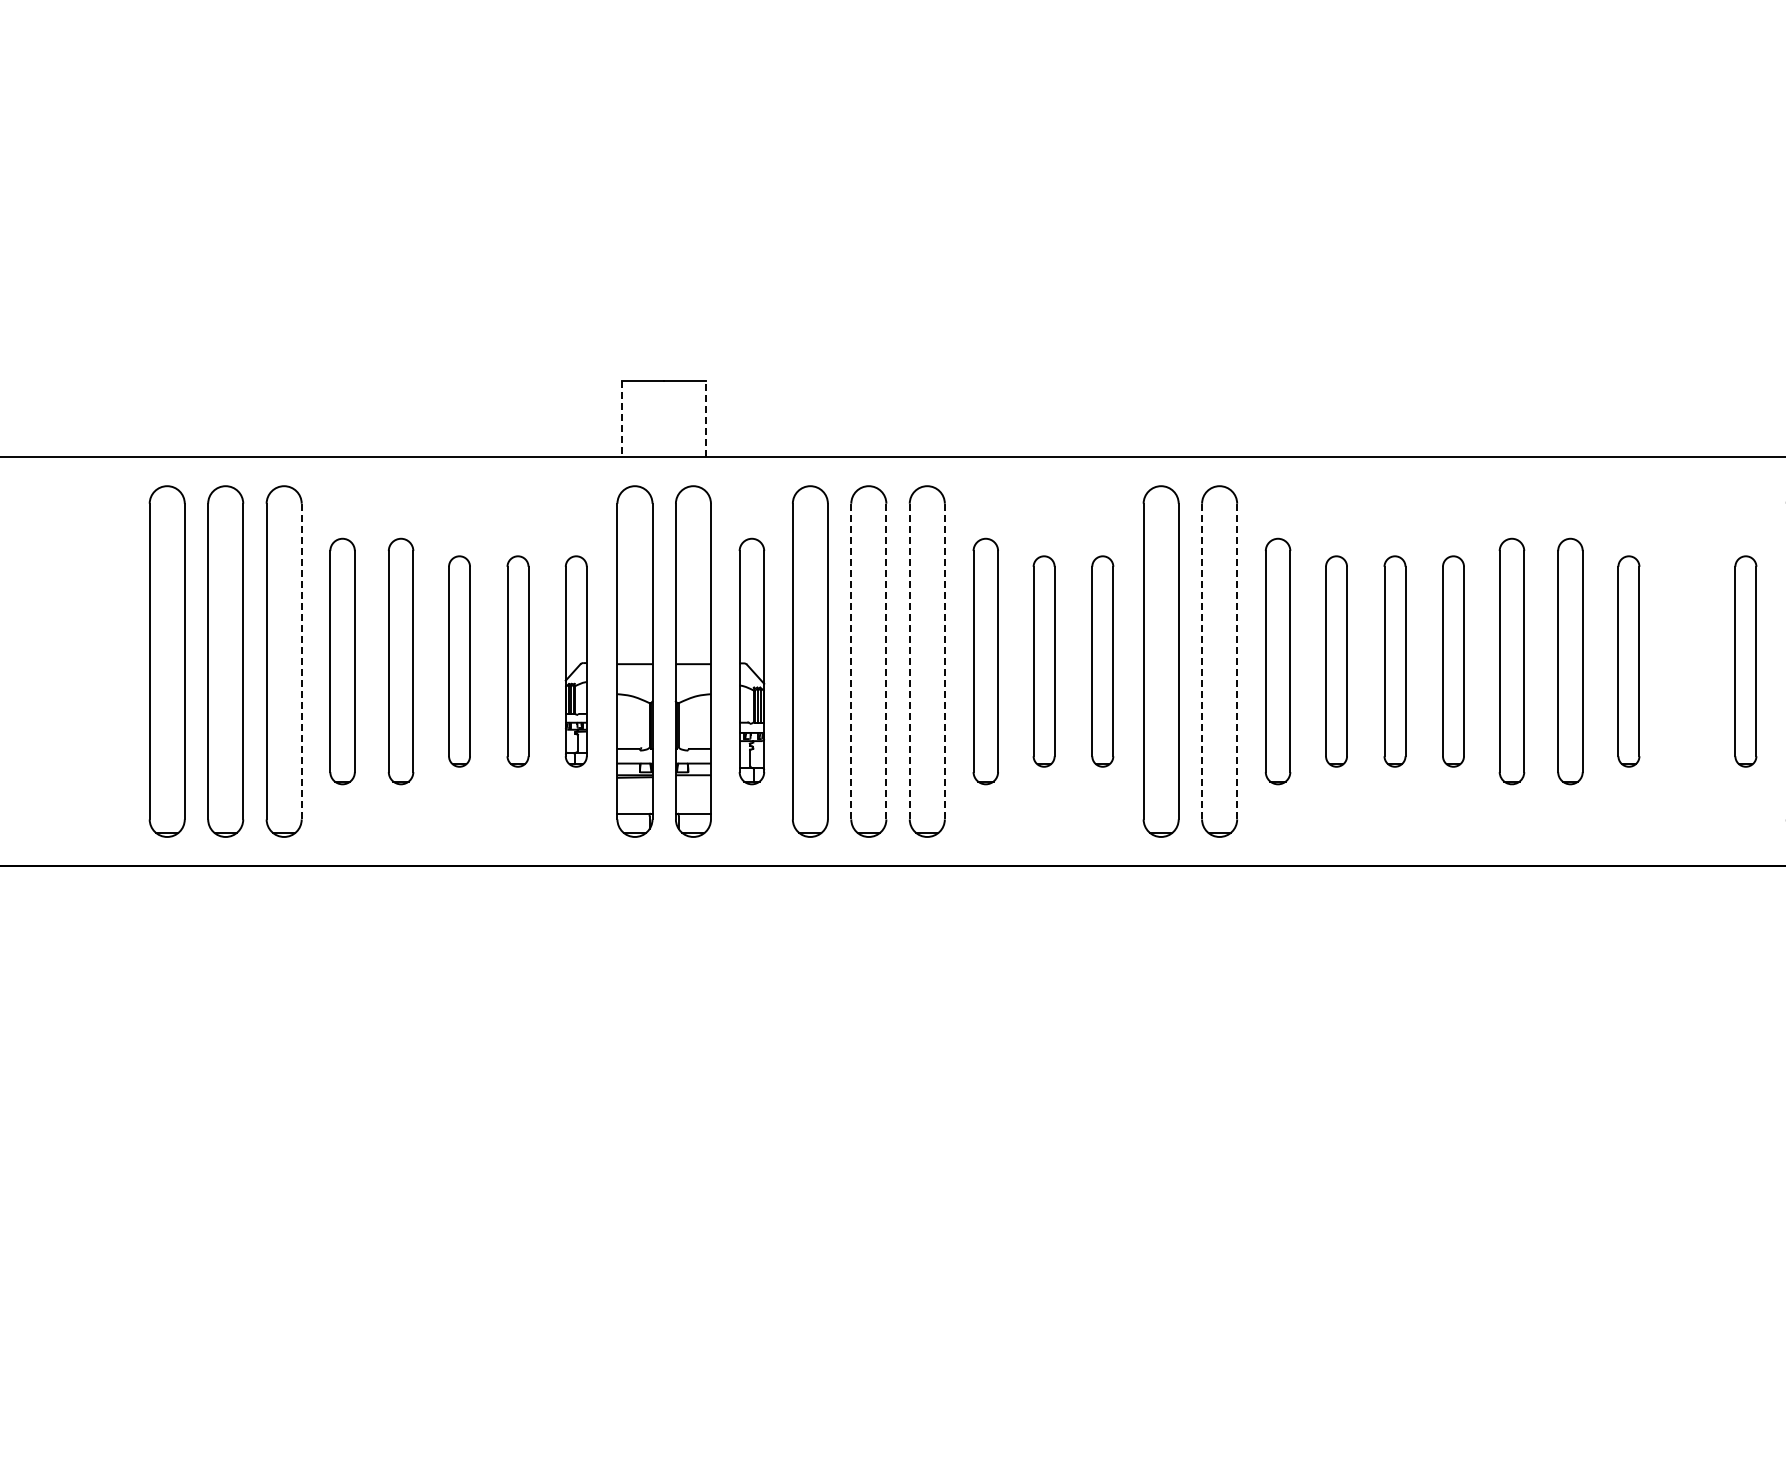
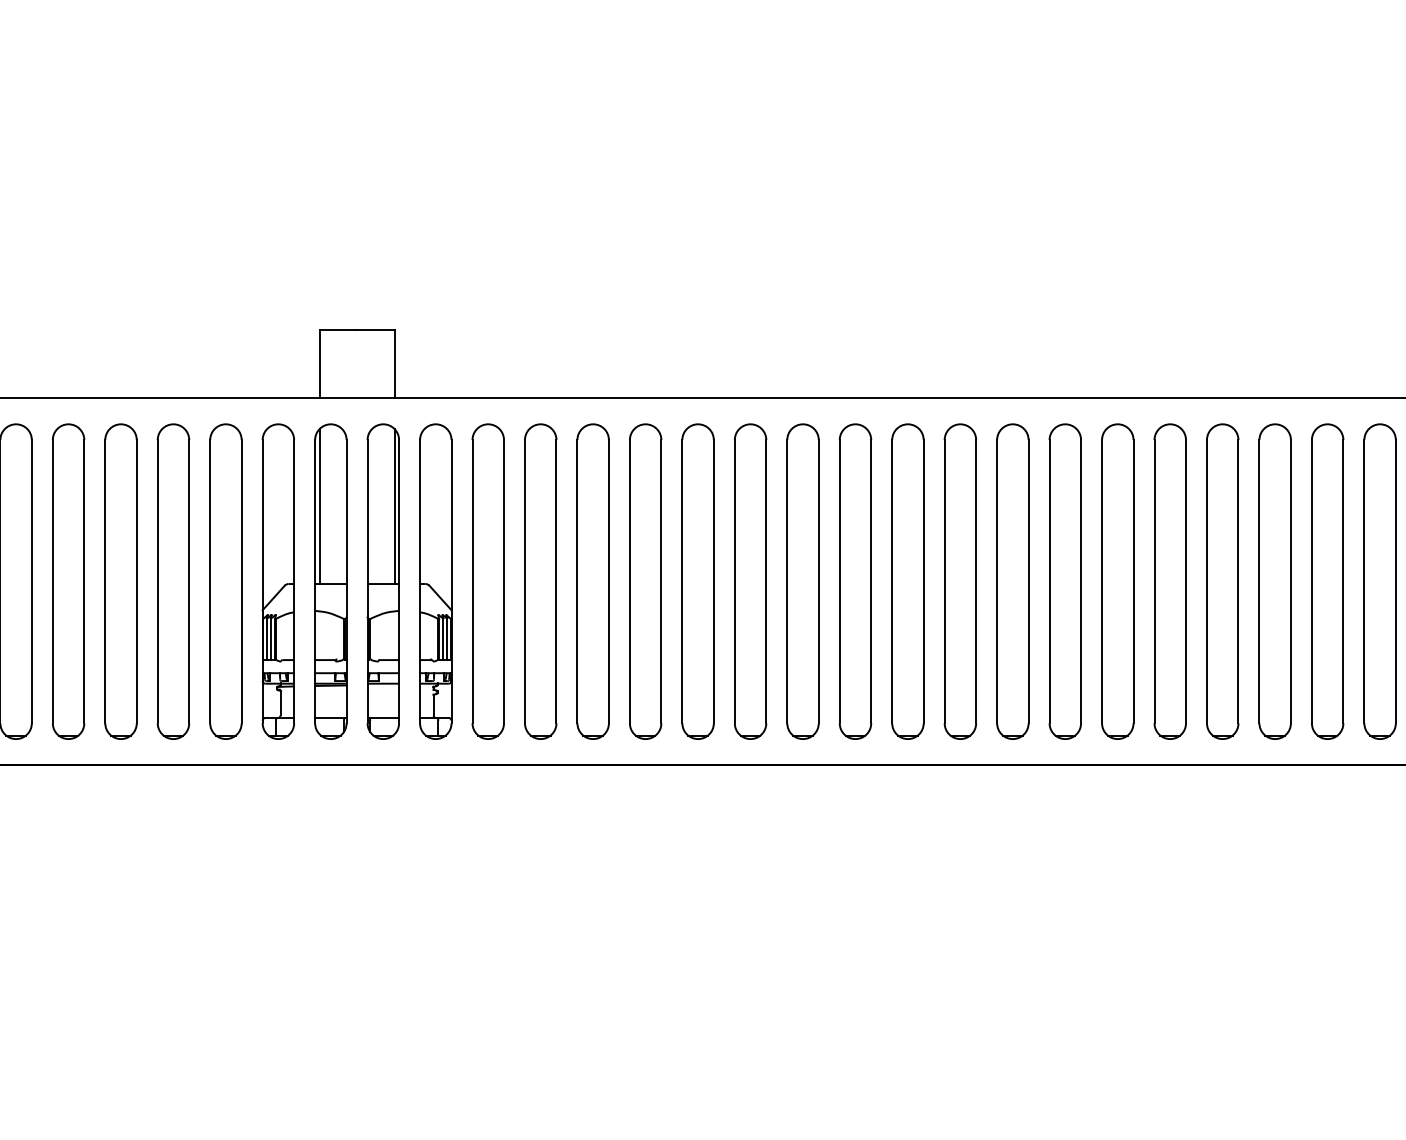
line: (706, 418) -> (395, 363), dashed -> solid
line: (622, 419) -> (319, 364), dashed -> solid
line: (622, 577) -> (319, 506), added
line: (706, 577) -> (395, 506), added
line: (301, 661) -> (31, 581), dashed -> solid
part: (342, 661) -> (68, 581), size x1.43
part: (400, 661) -> (120, 581), size x1.43
part: (459, 661) -> (173, 581), size x1.67
part: (517, 661) -> (225, 581), size x1.67
part: (575, 661) -> (277, 581), size x1.67
part: (751, 661) -> (435, 581), size x1.43
line: (851, 661) -> (525, 581), dashed -> solid
line: (886, 661) -> (556, 581), dashed -> solid
line: (909, 661) -> (577, 581), dashed -> solid
line: (944, 661) -> (608, 581), dashed -> solid
part: (985, 661) -> (645, 581), size x1.43
part: (1043, 661) -> (697, 581), size x1.67
part: (1102, 661) -> (750, 581), size x1.67
line: (1202, 661) -> (840, 581), dashed -> solid
line: (1237, 661) -> (871, 581), dashed -> solid
part: (1277, 661) -> (907, 581), size x1.43
part: (1336, 661) -> (960, 581), size x1.67
part: (1394, 661) -> (1012, 581), size x1.67
part: (1453, 661) -> (1065, 581), size x1.67
part: (1511, 661) -> (1117, 581), size x1.43
part: (1570, 661) -> (1170, 581), size x1.43
part: (1628, 661) -> (1222, 581), size x1.67
part: (1687, 661) -> (1275, 581), added
part: (1745, 661) -> (1327, 581), size x1.67

